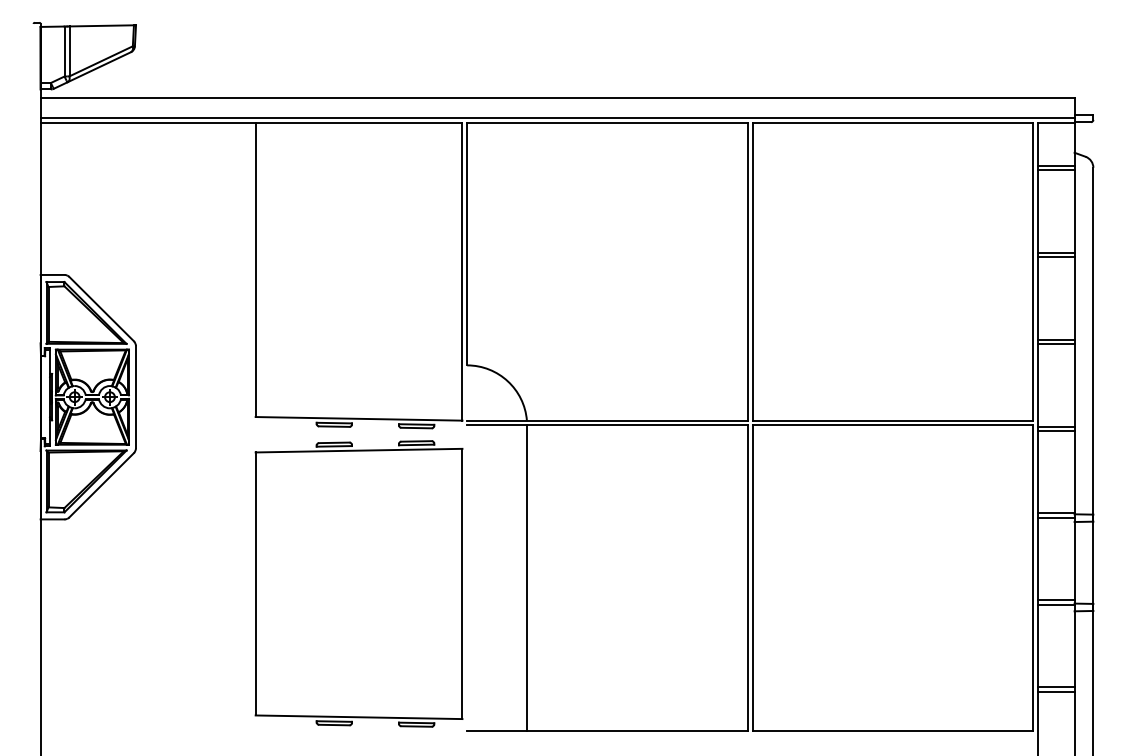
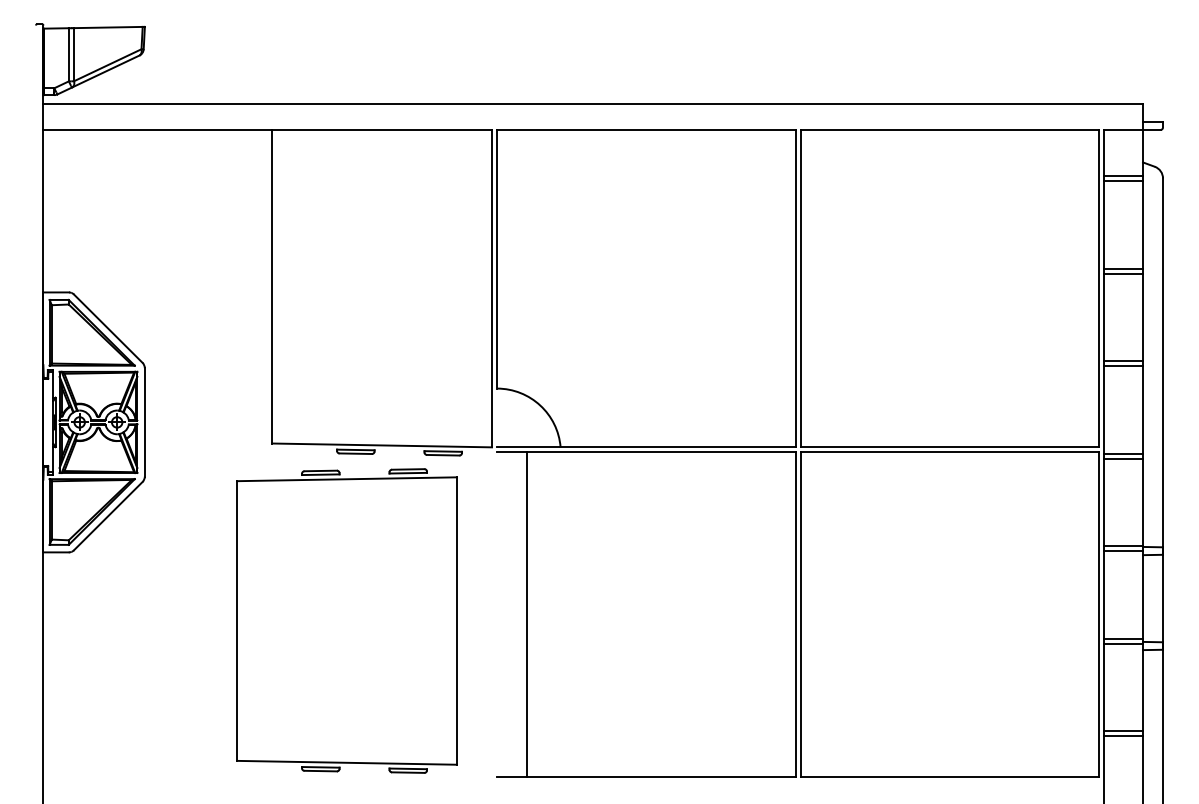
line: (557, 118) -> (593, 125), removed
line: (526, 577) -> (526, 614), moved
part: (358, 583) -> (346, 620), moved

